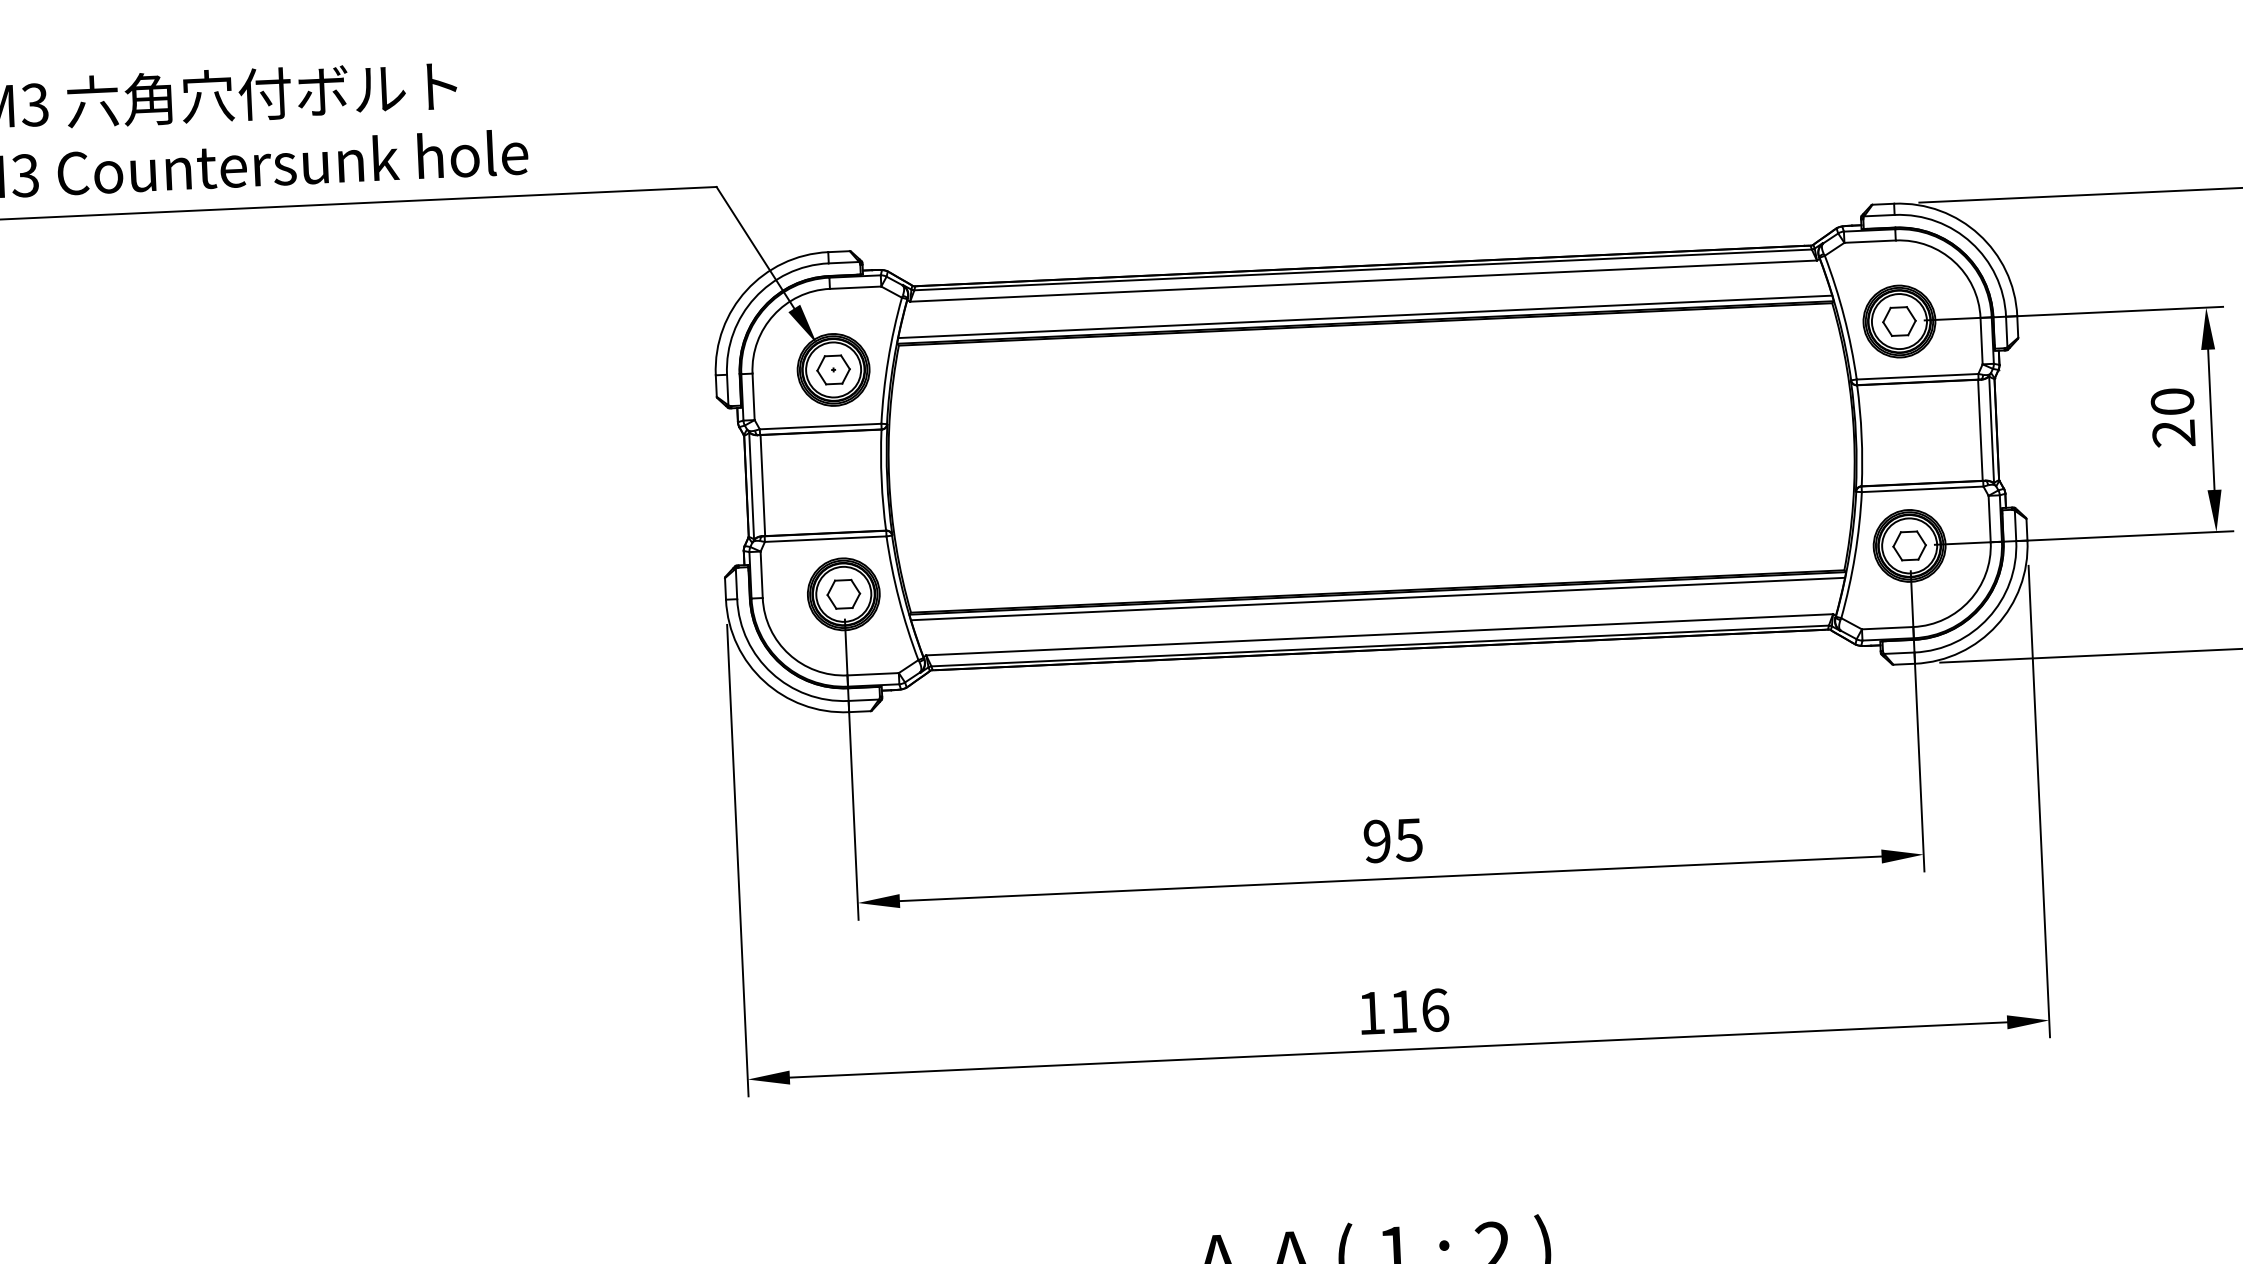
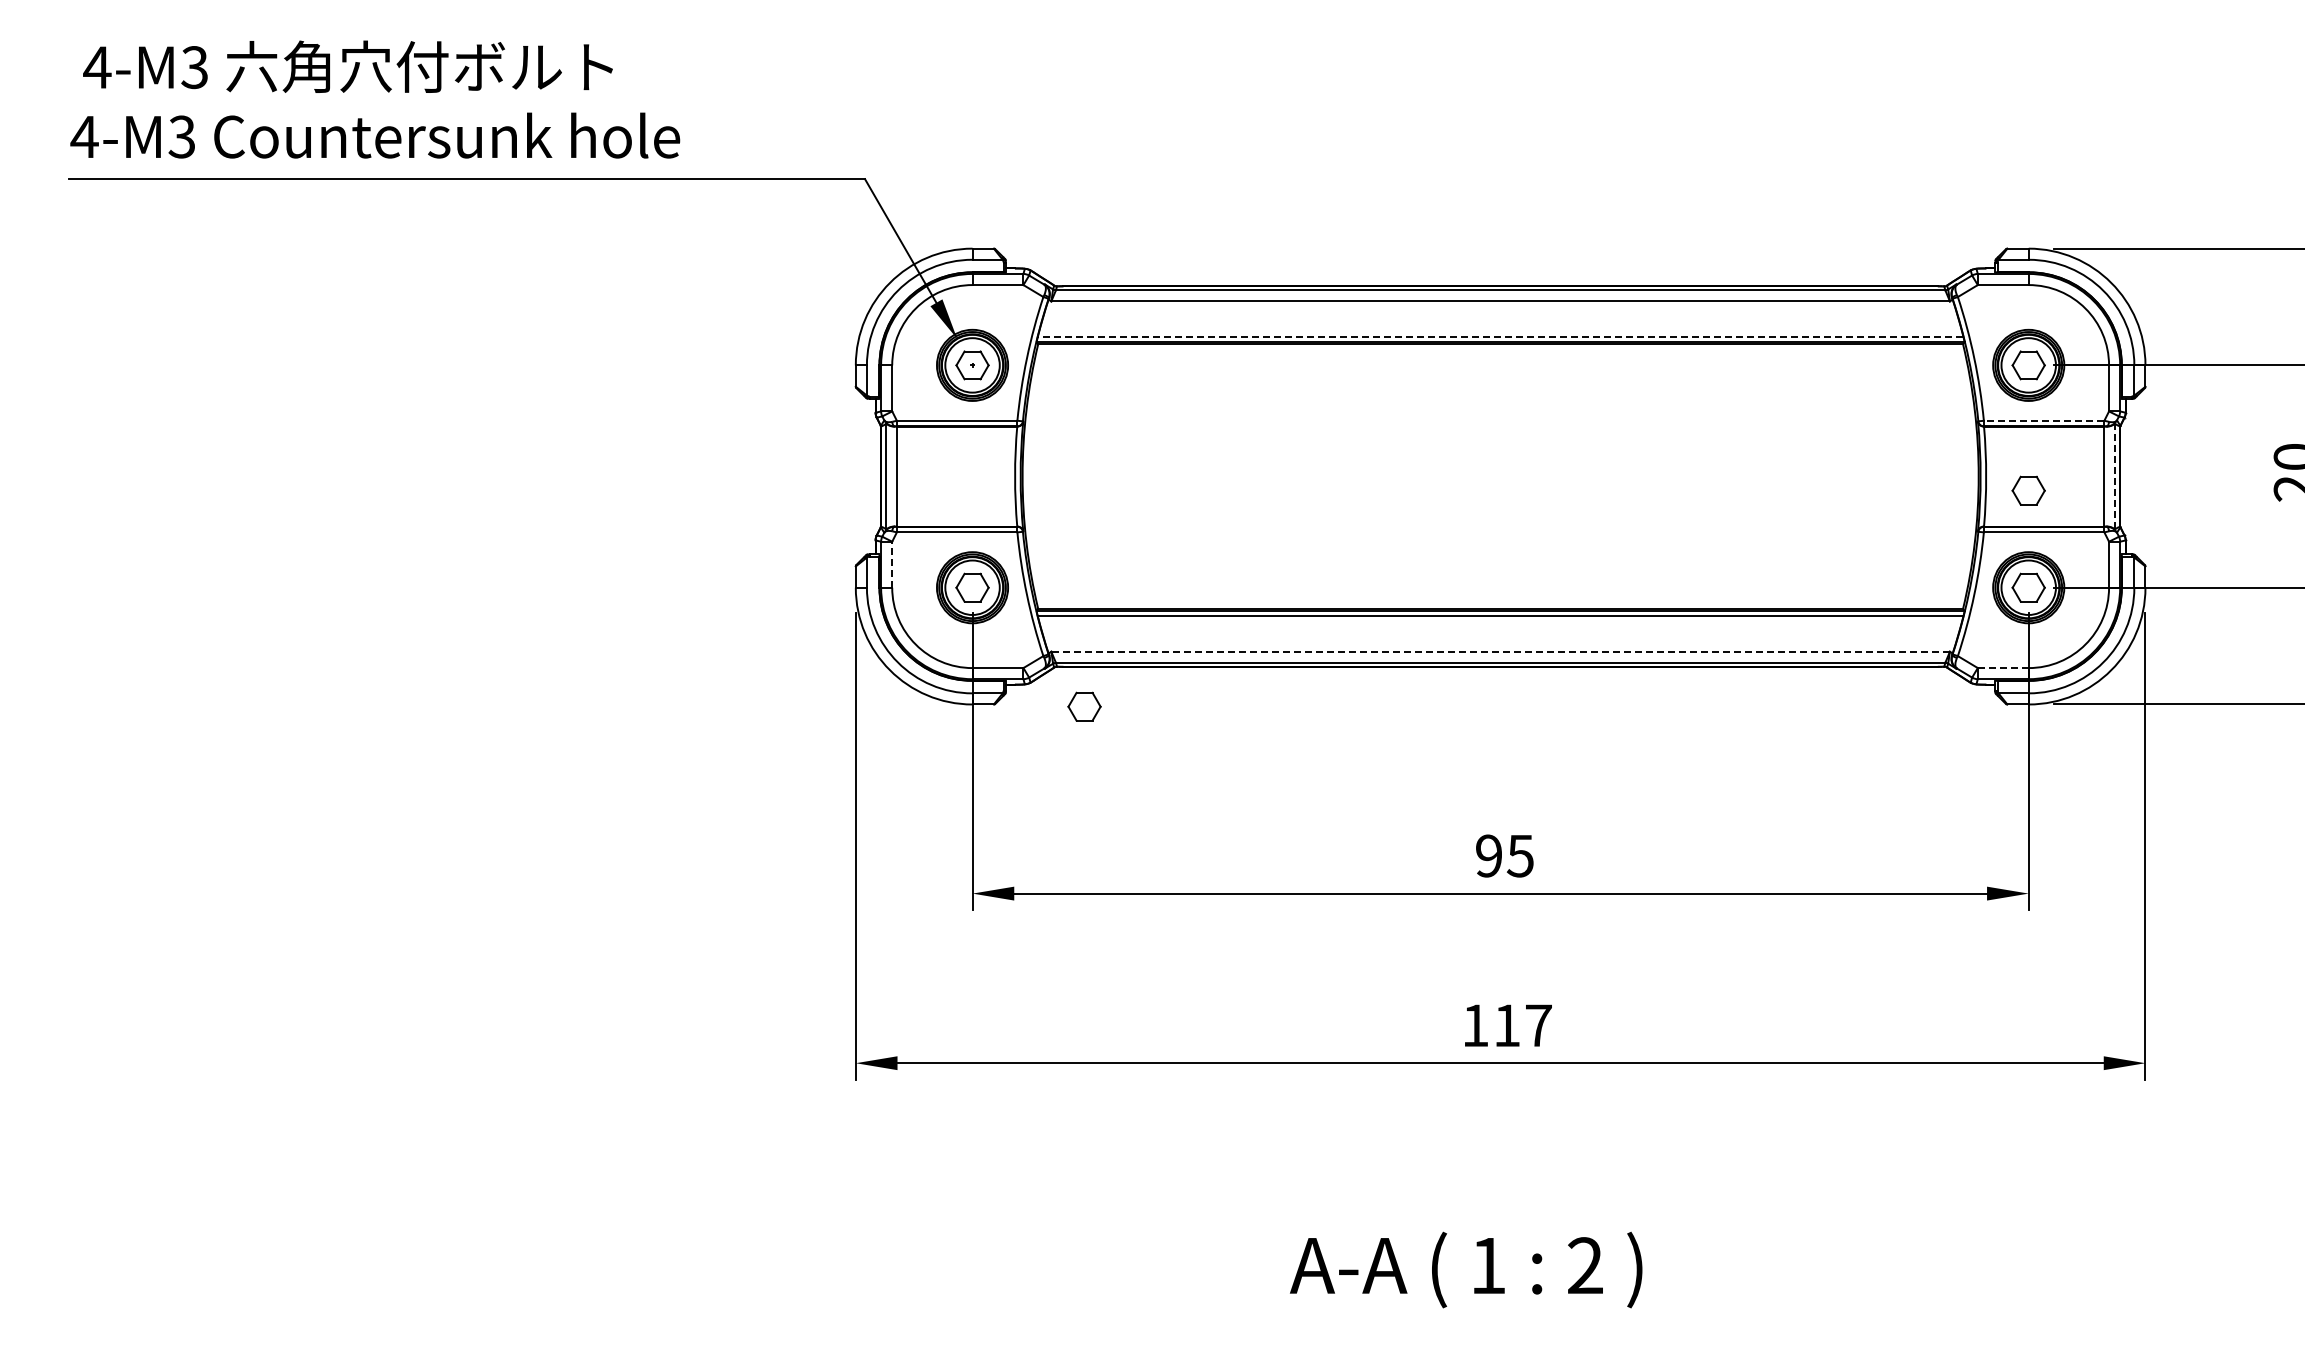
line: (1365, 316) -> (1500, 336), solid -> dashed
line: (1916, 376) -> (2043, 420), solid -> dashed
line: (1992, 429) -> (2115, 476), solid -> dashed
part: (1904, 447) -> (2028, 490), added
line: (761, 574) -> (892, 564), solid -> dashed
line: (1886, 628) -> (2002, 668), solid -> dashed
line: (1379, 634) -> (1500, 651), solid -> dashed
part: (962, 709) -> (1084, 706), added
text: (1436, 1010) -> (1539, 1025), 116 -> 117

